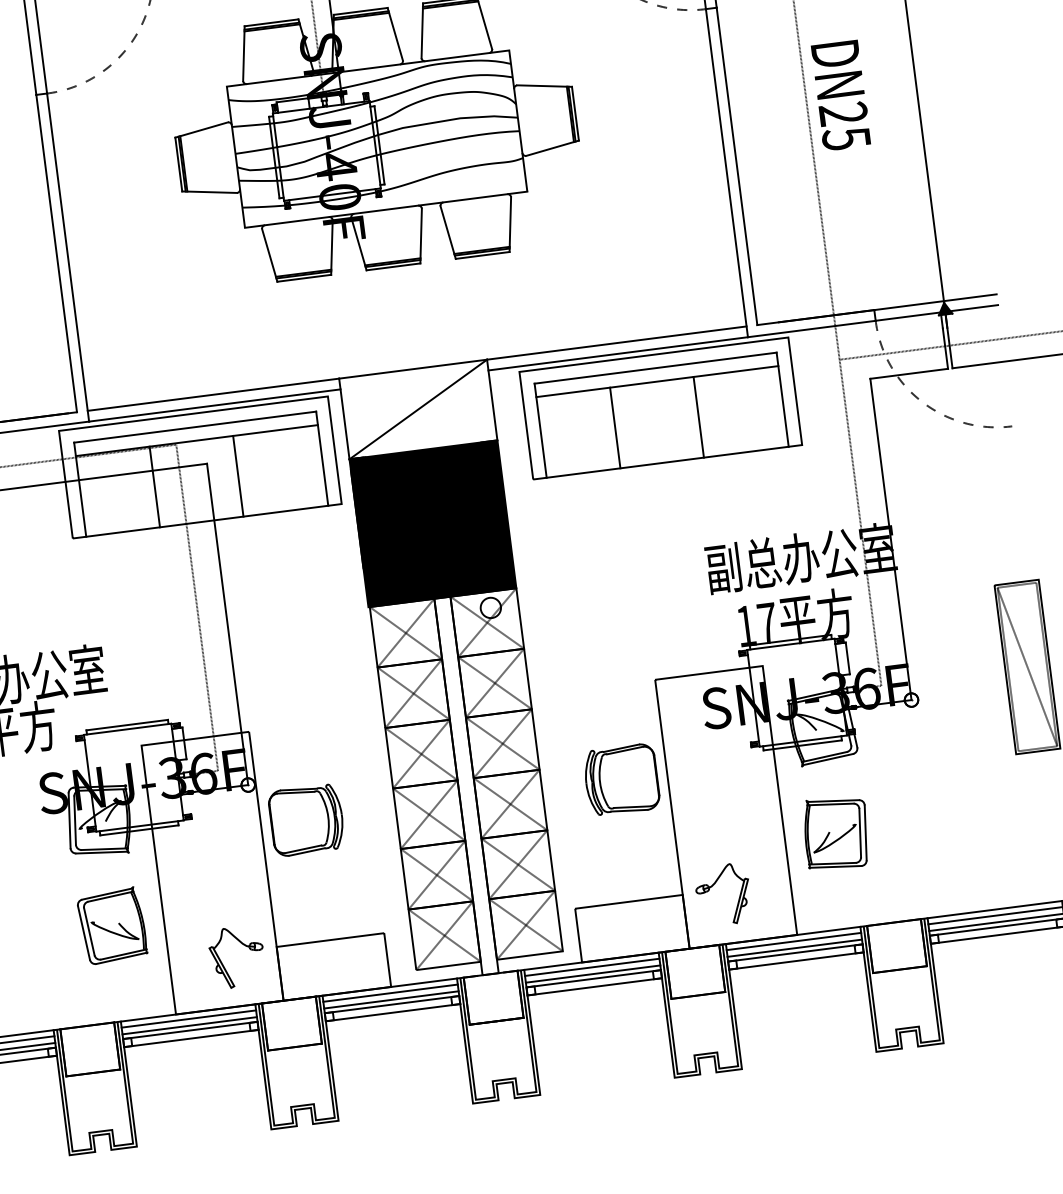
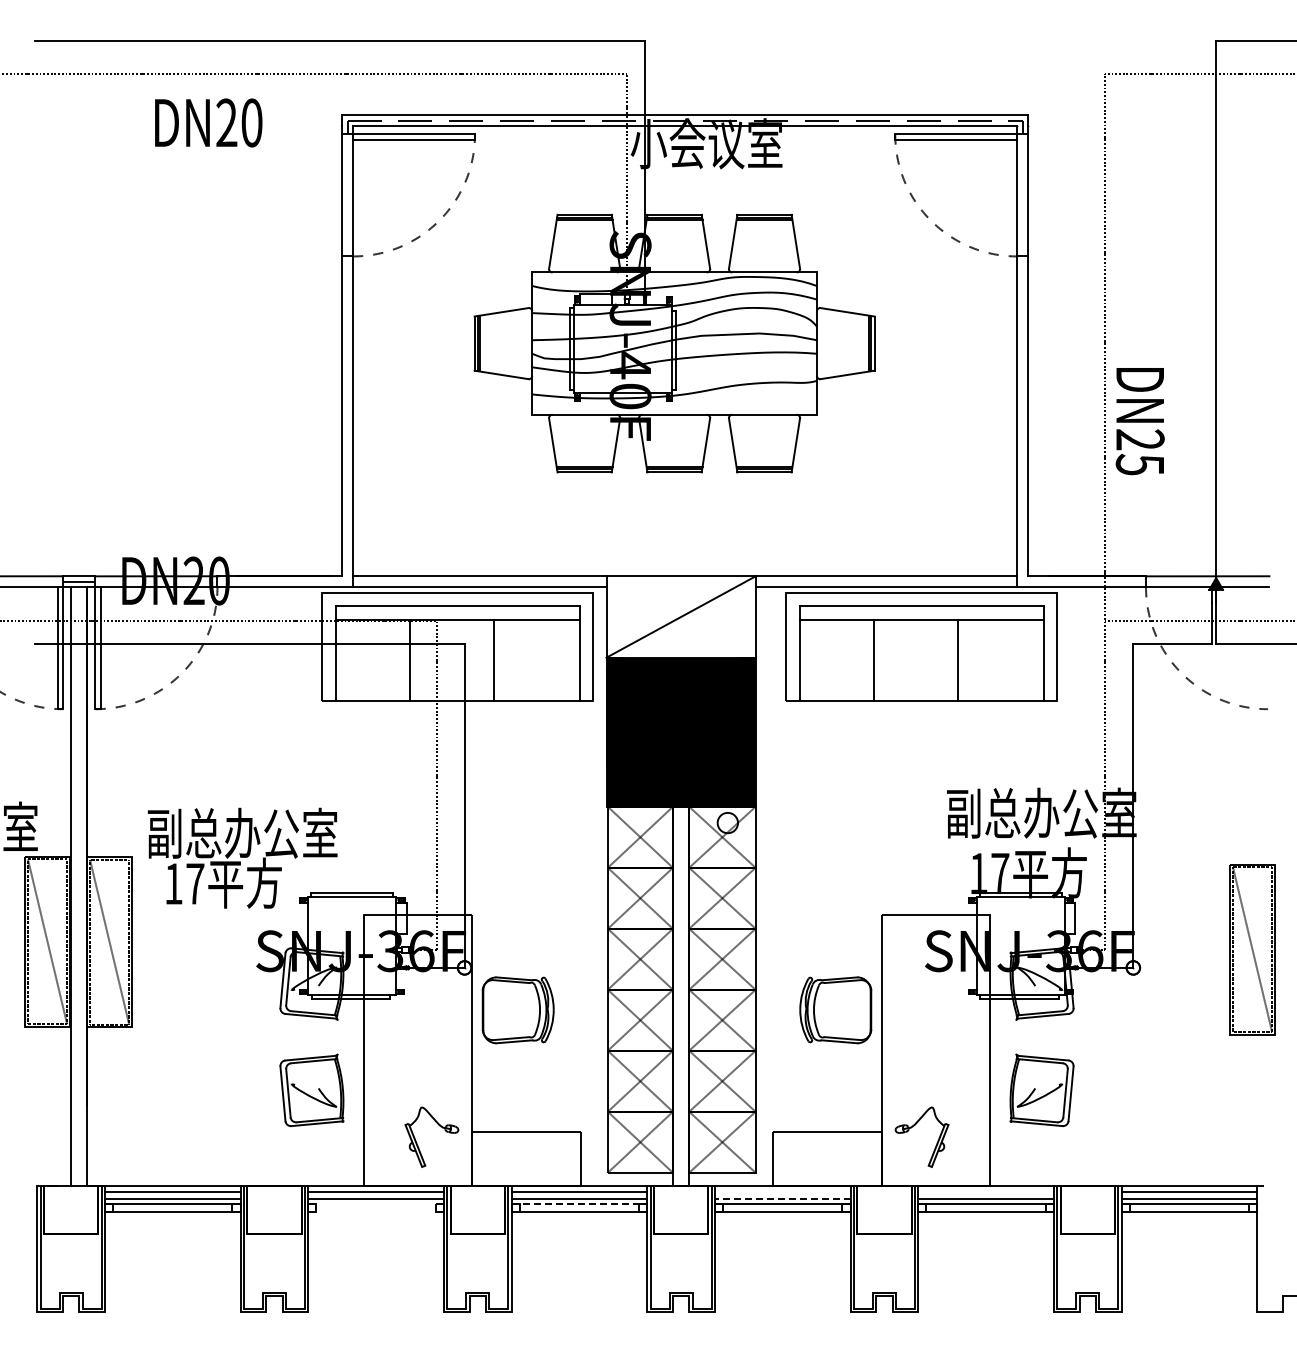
text: (840, 95) -> (1139, 421), moved
line: (793, 941) -> (985, 1192), removed
line: (592, 967) -> (782, 1192), removed
line: (592, 974) -> (782, 1199), solid -> dashed
line: (392, 1004) -> (579, 1203), solid -> dashed
line: (189, 1030) -> (375, 1203), removed
line: (190, 1038) -> (375, 1212), removed

